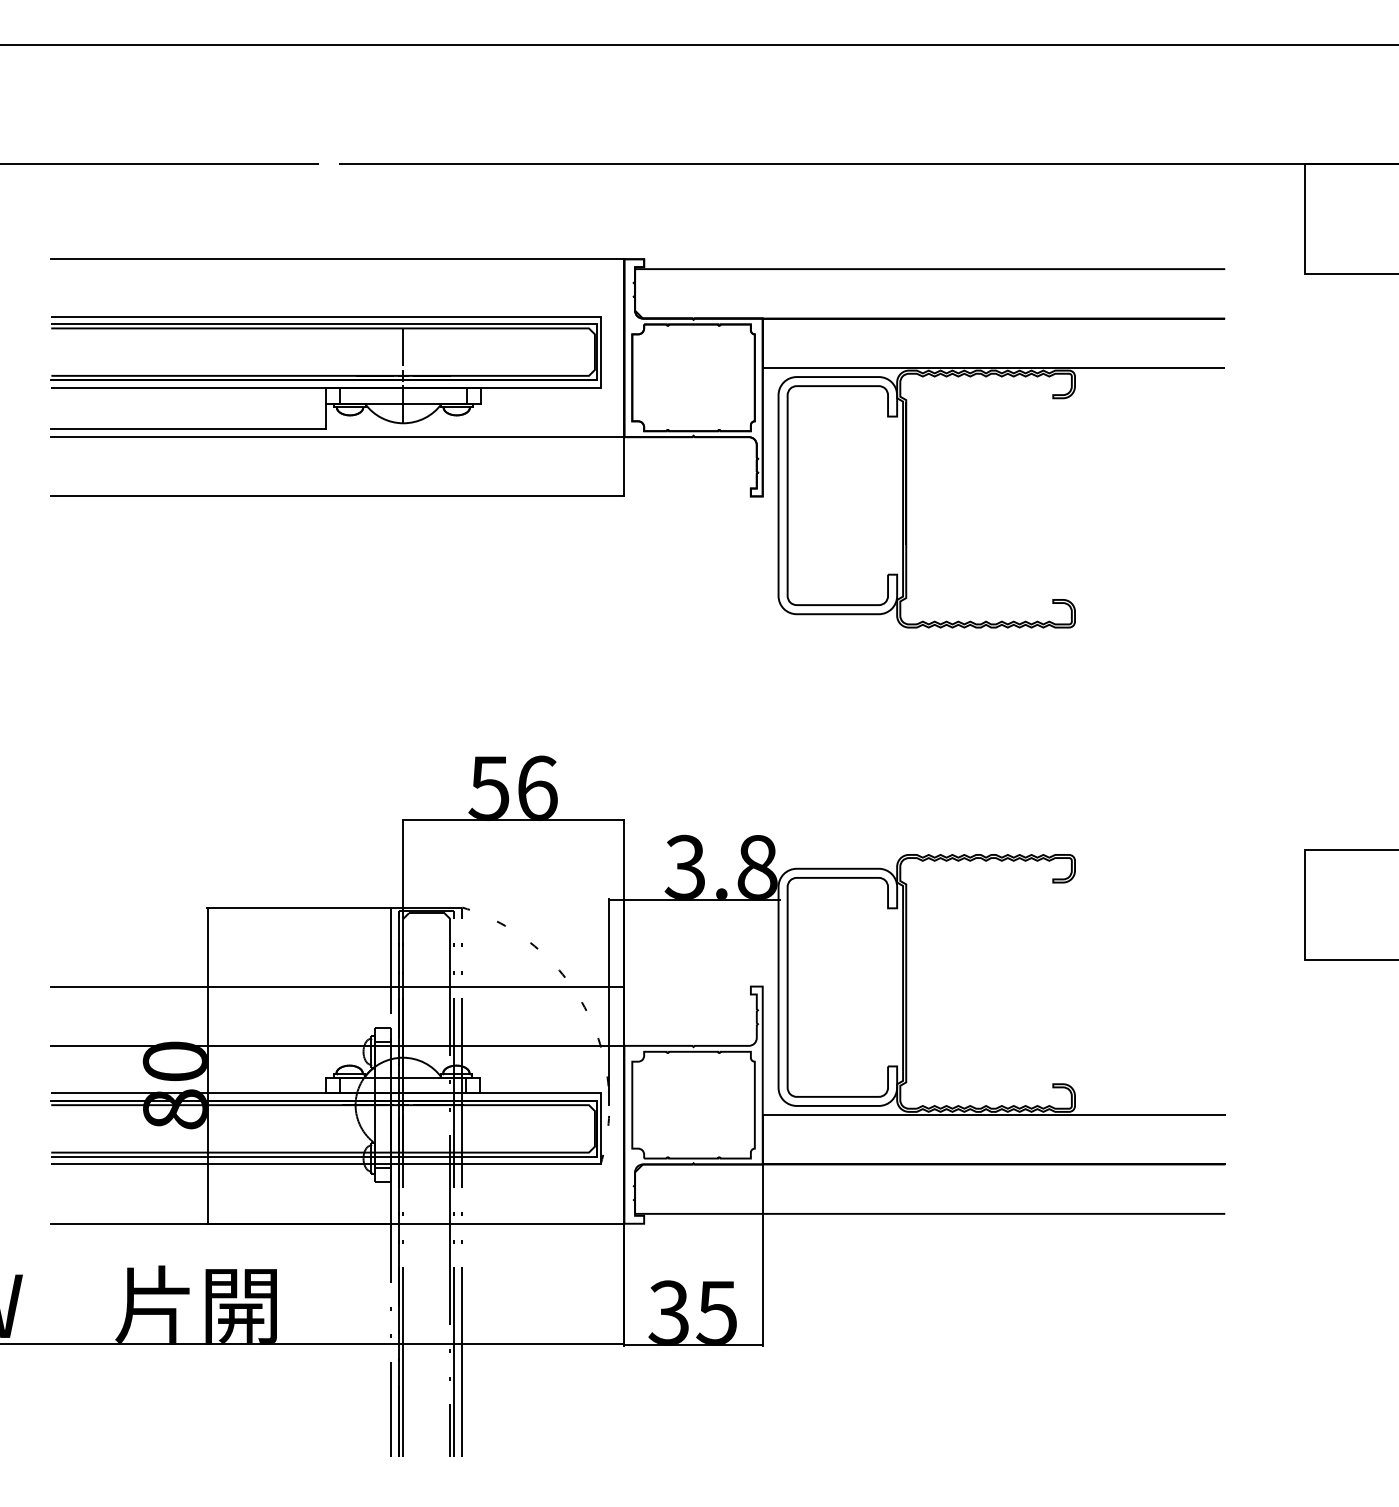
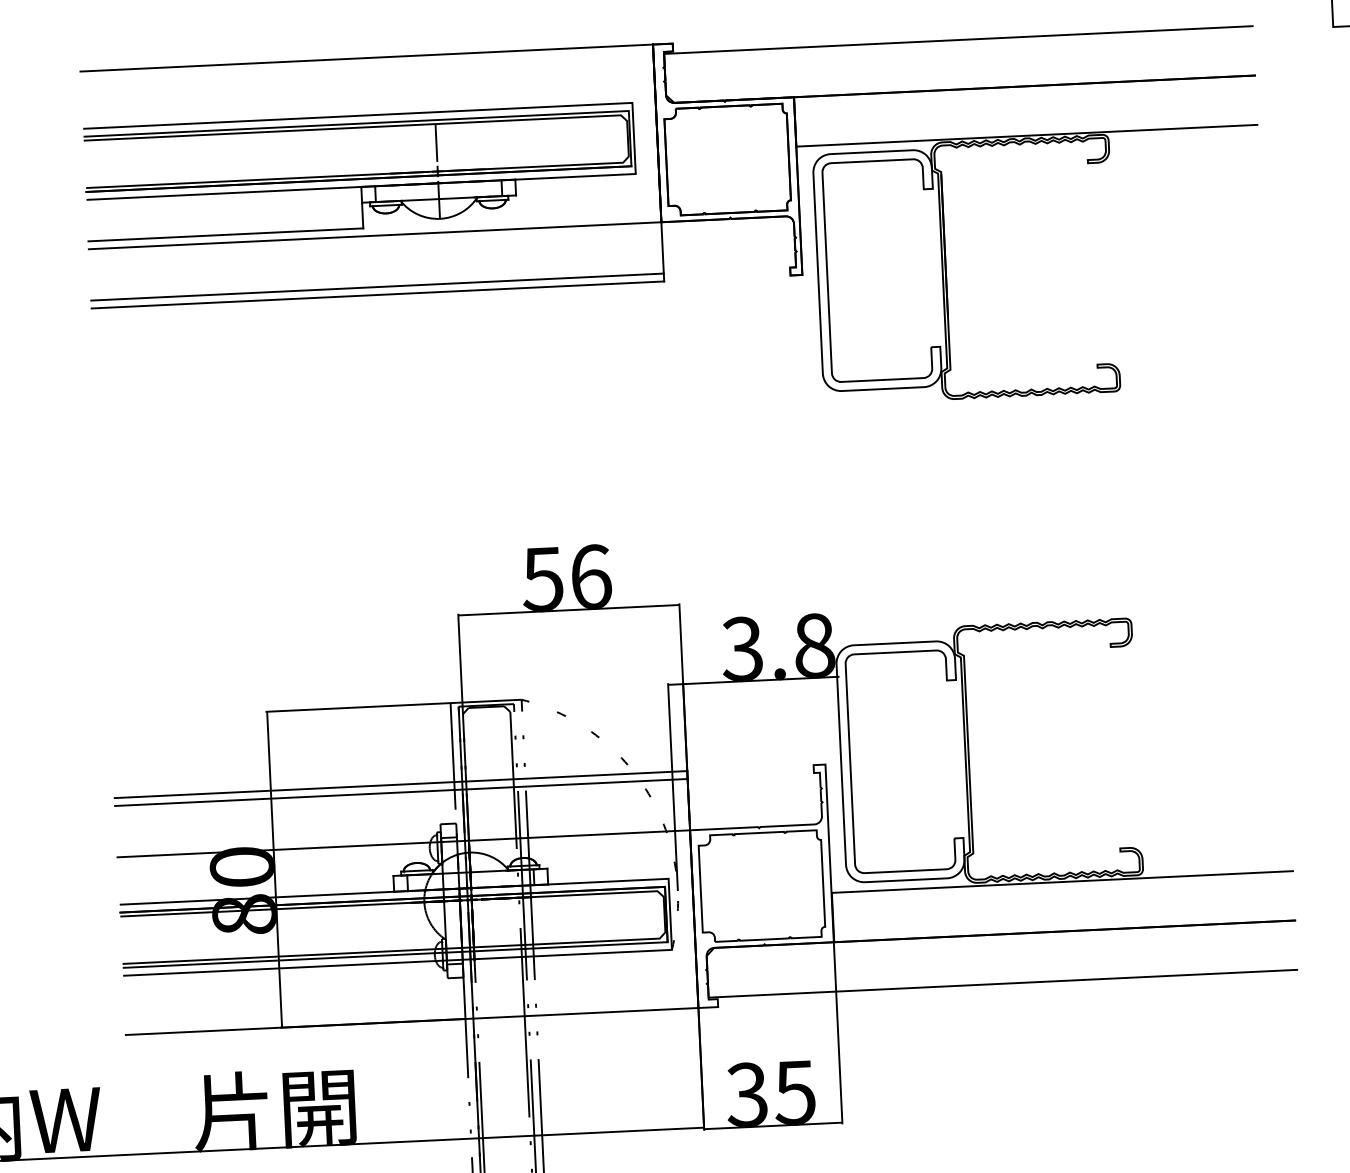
line: (337, 488) -> (377, 287), added
line: (337, 994) -> (401, 792), added

